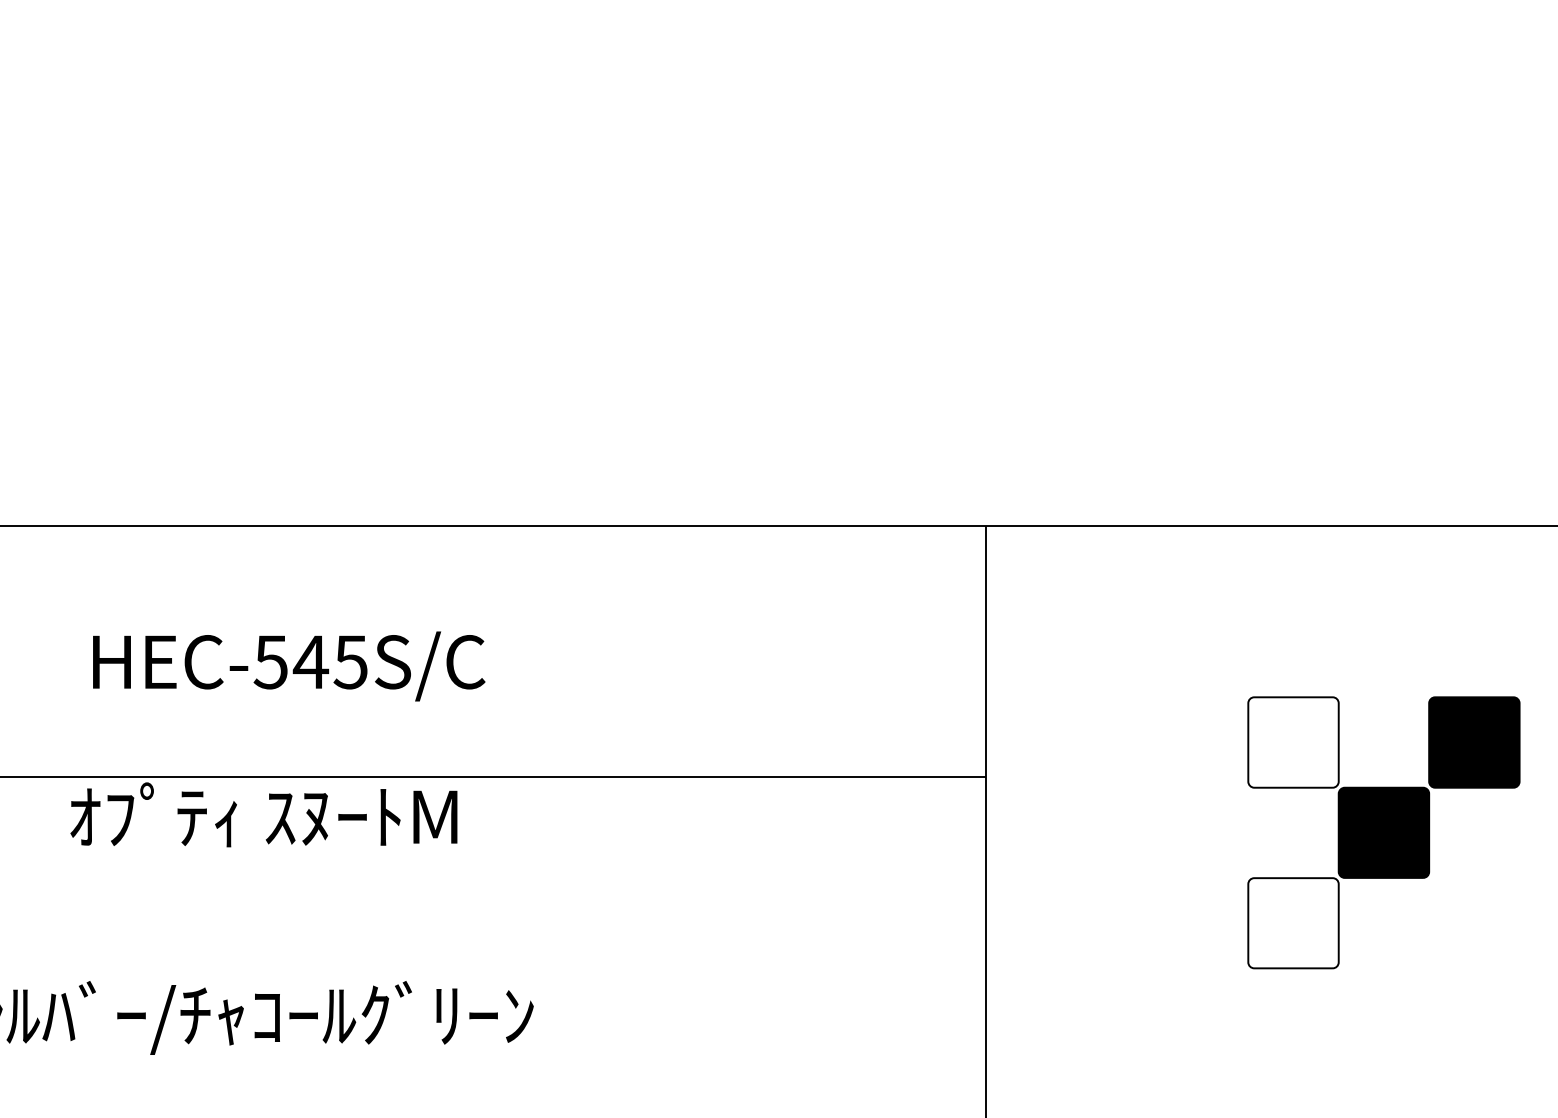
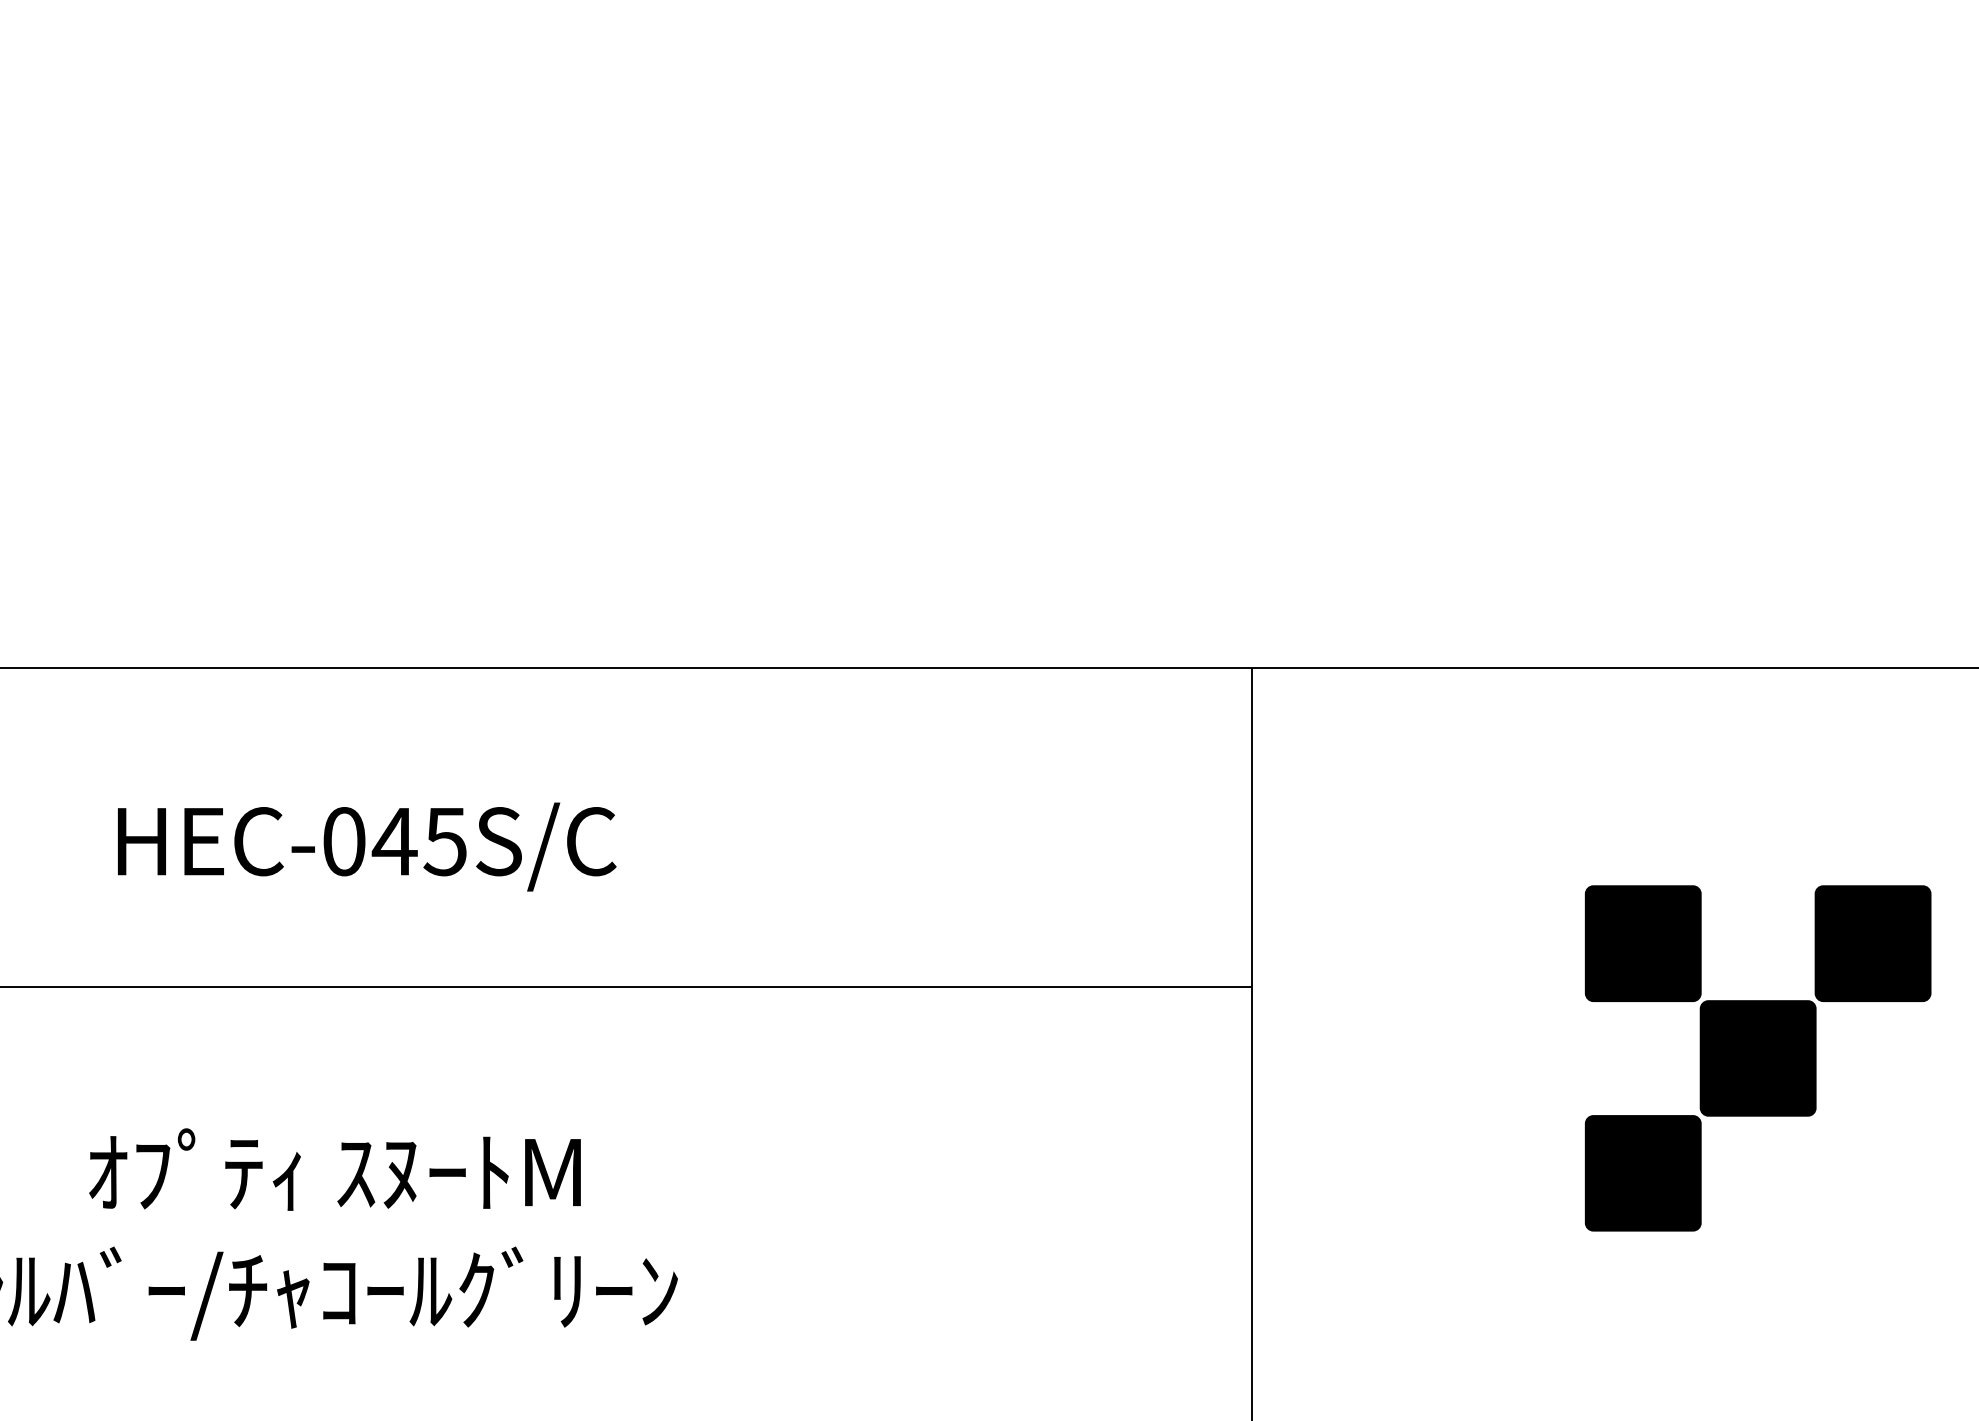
text: (270, 662) -> (343, 841), HEC-545S/C -> HEC-045S/C
fill: (1292, 742) -> (1642, 943), added
text: (263, 814) -> (334, 1169), moved
fill: (1292, 923) -> (1642, 1173), added

